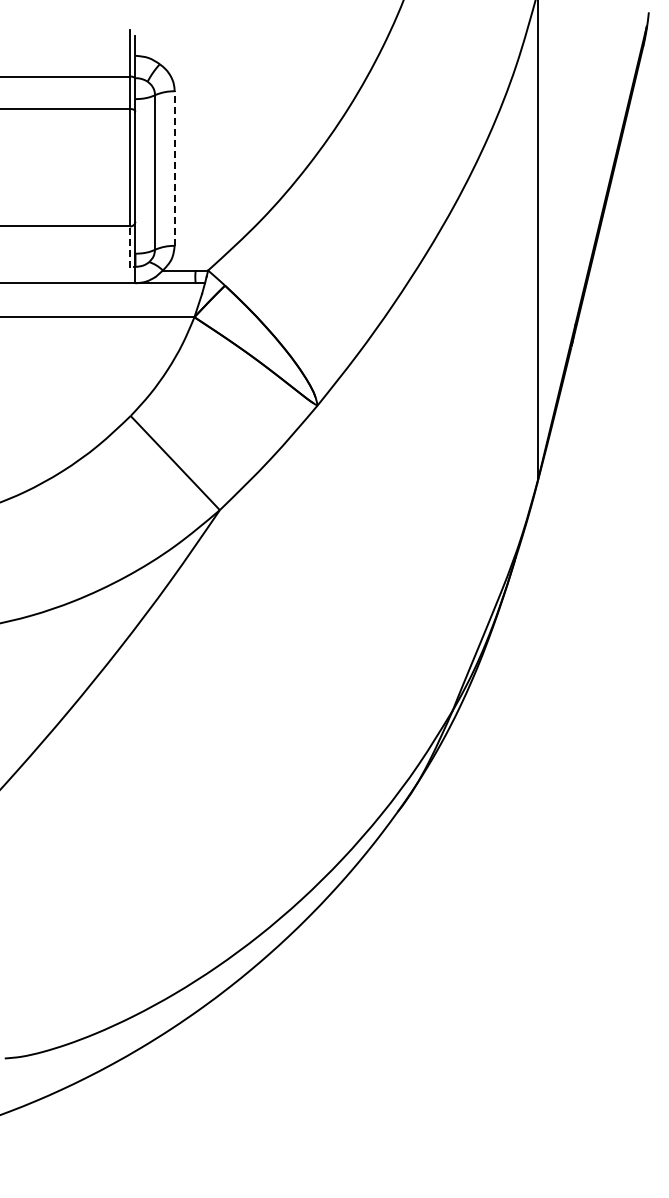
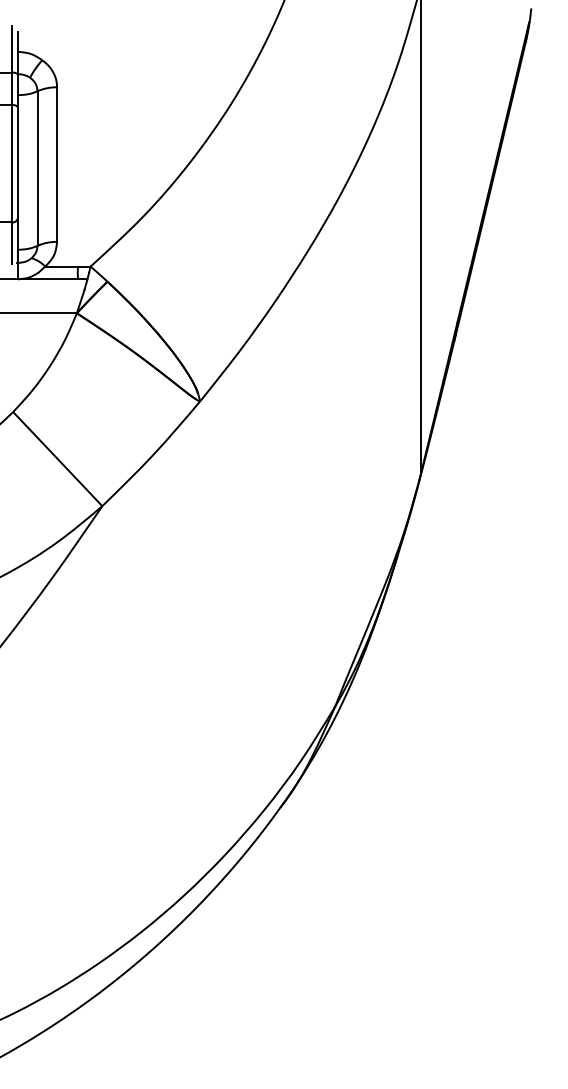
line: (174, 168) -> (56, 164), dashed -> solid
line: (129, 247) -> (11, 243), dashed -> solid

